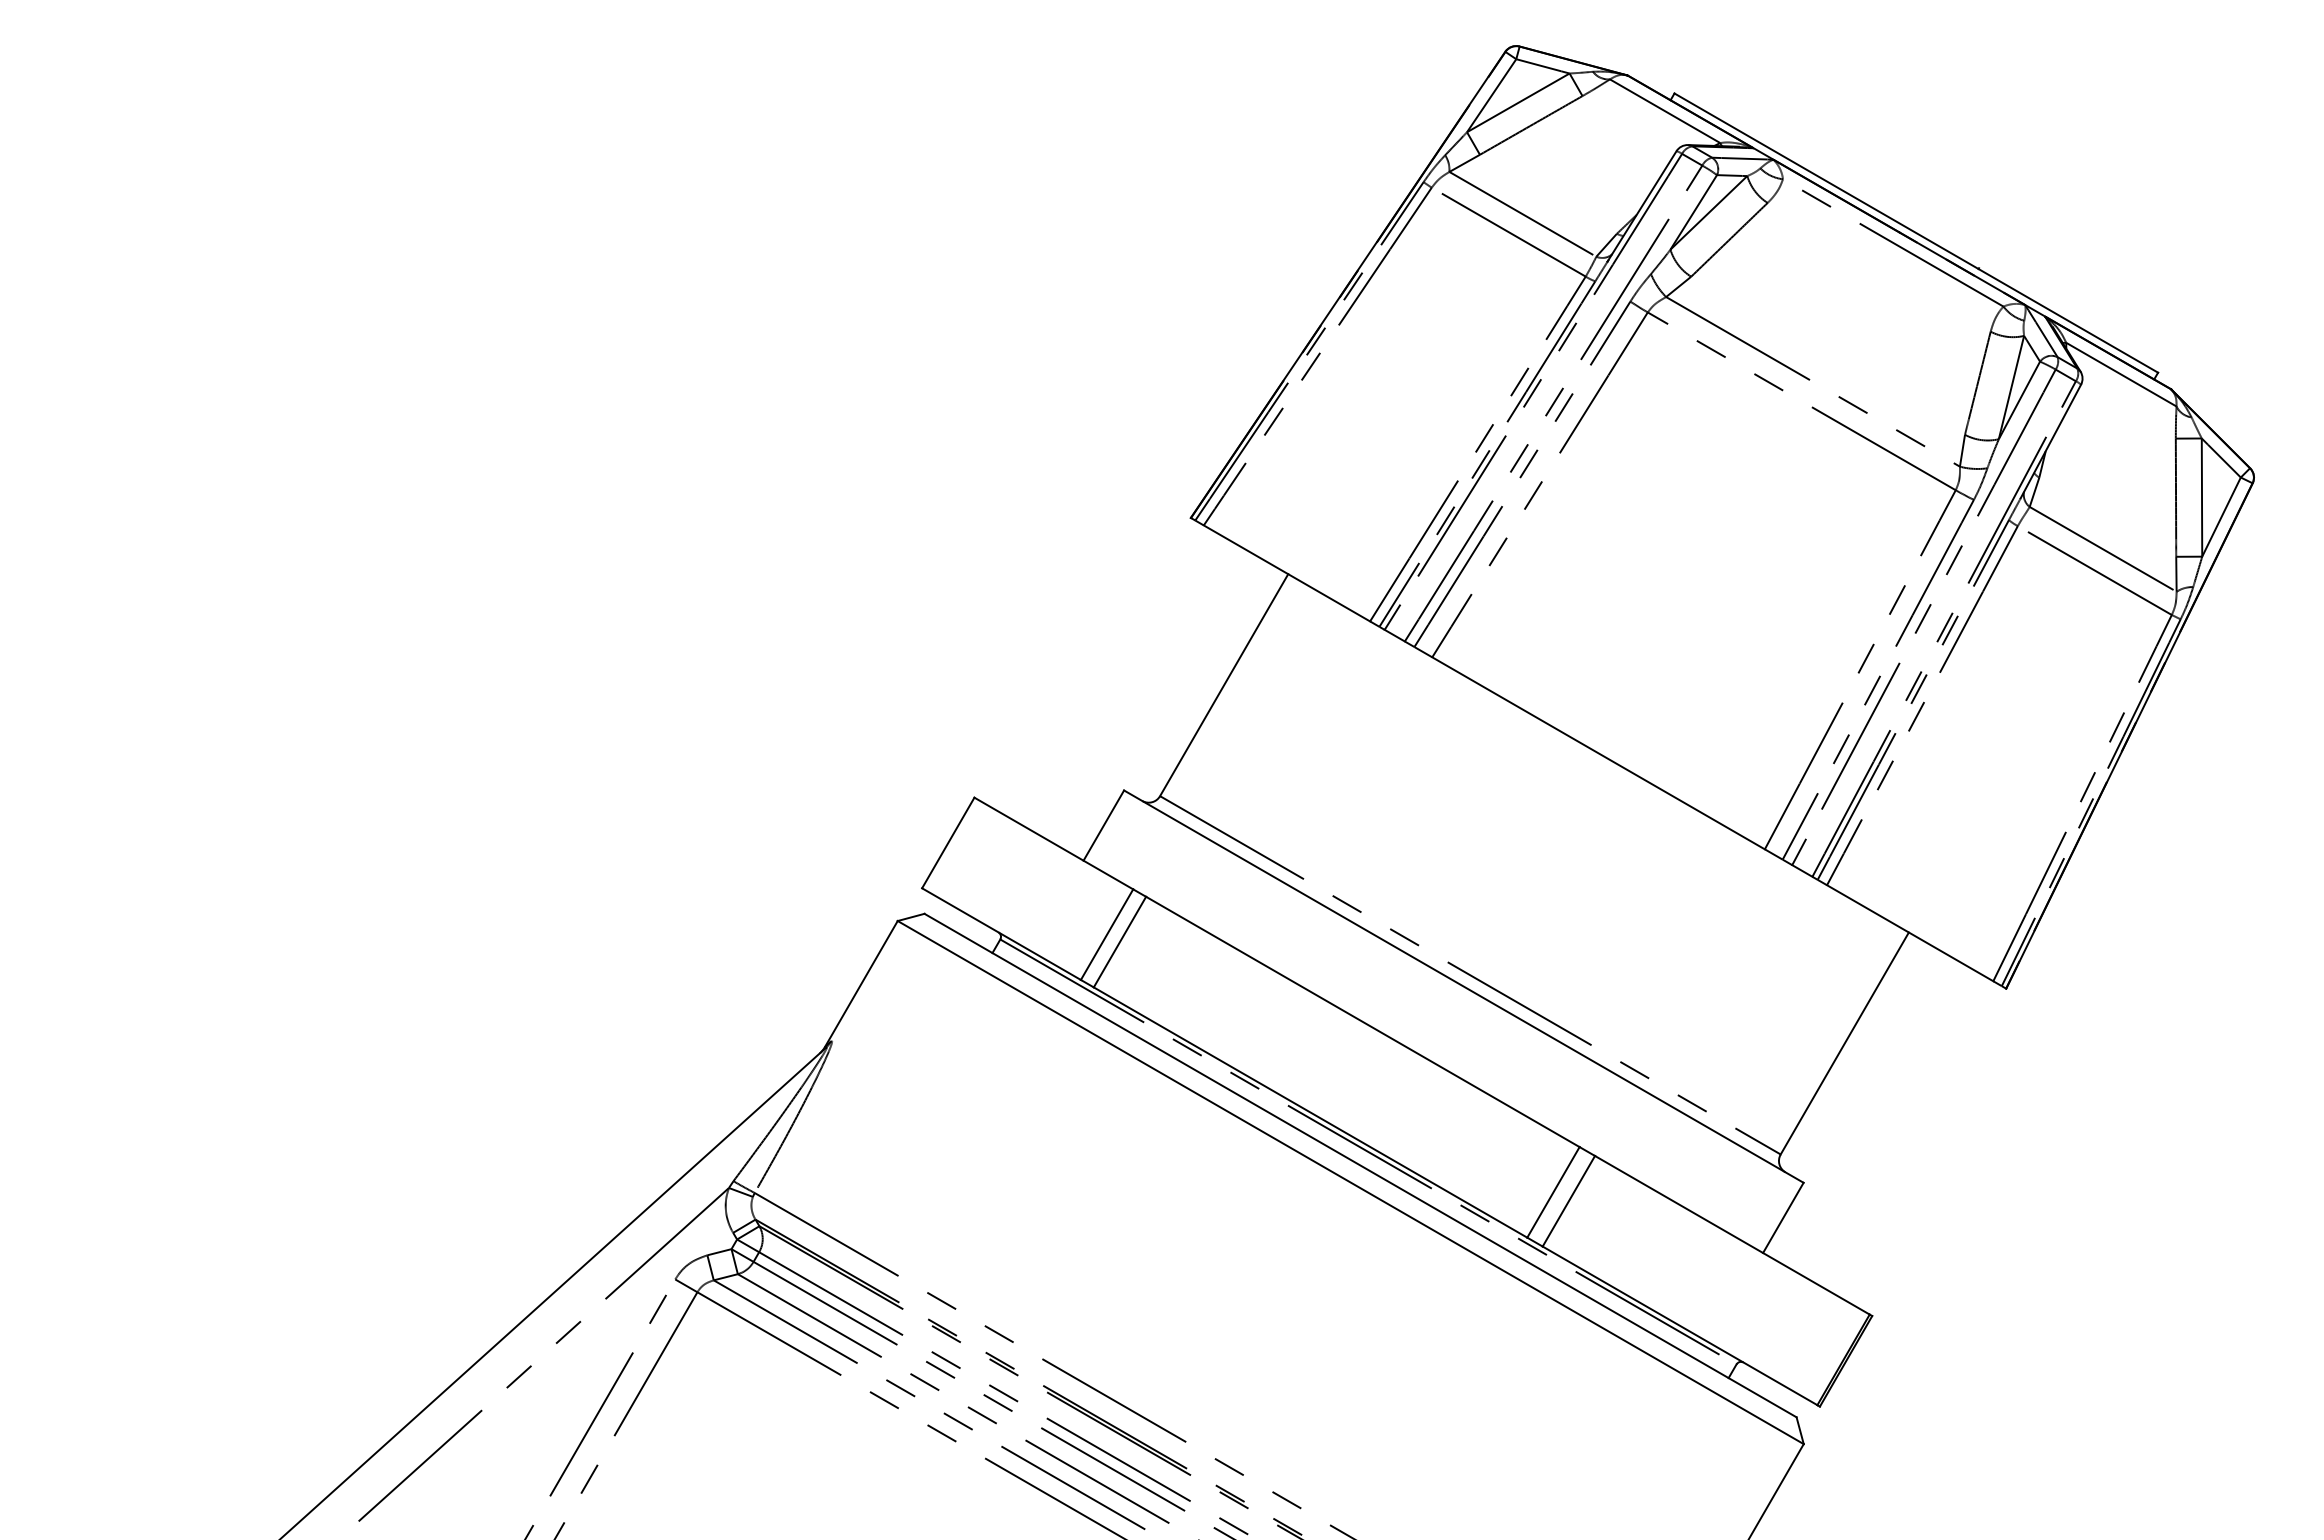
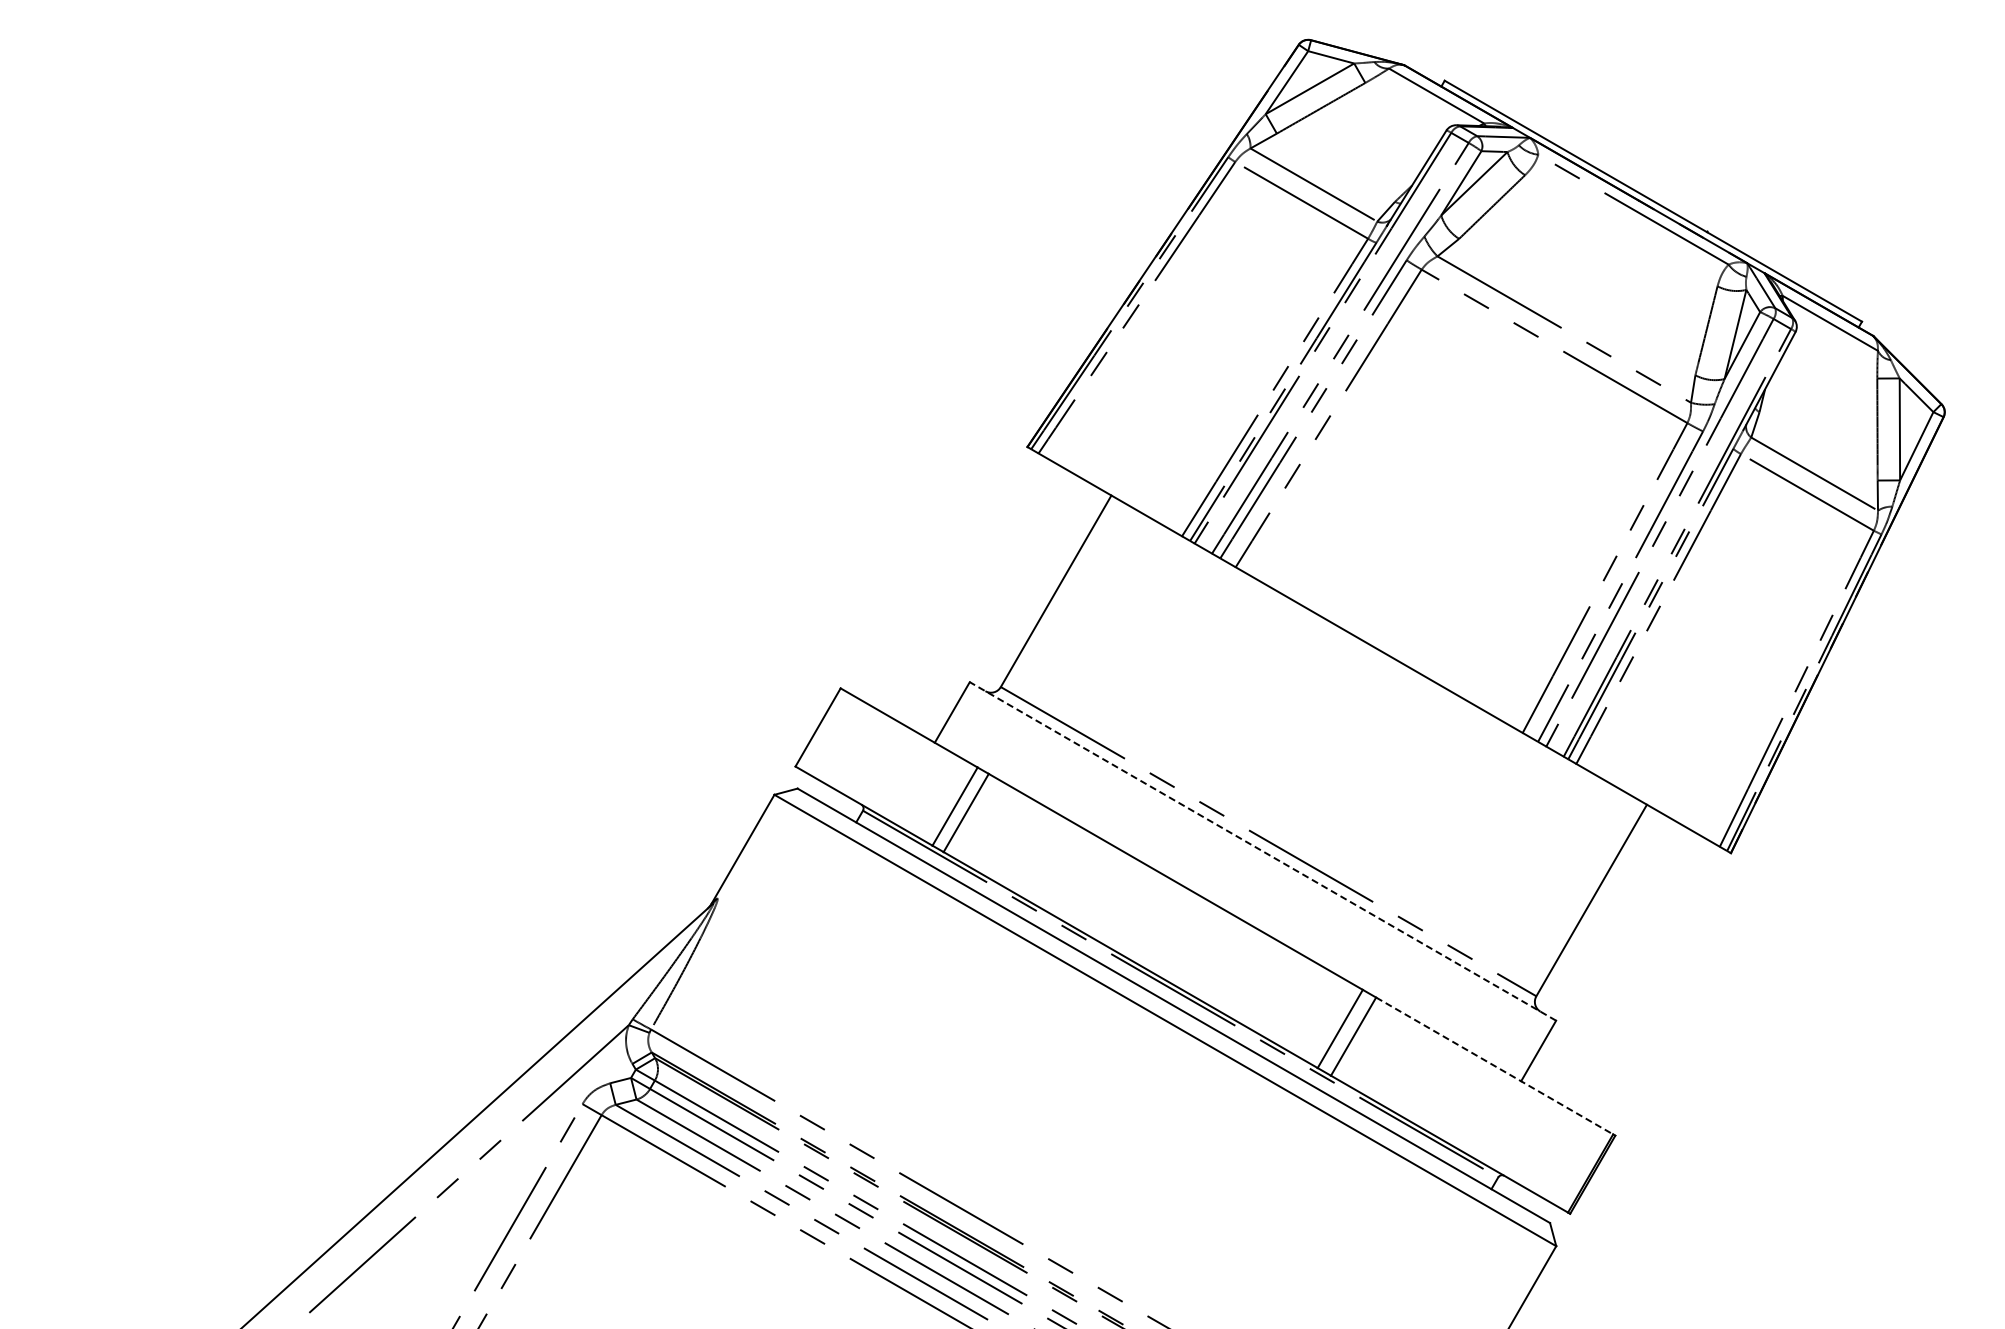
line: (1463, 986) -> (1262, 851), solid -> dashed
line: (1732, 1234) -> (1494, 1065), solid -> dashed

